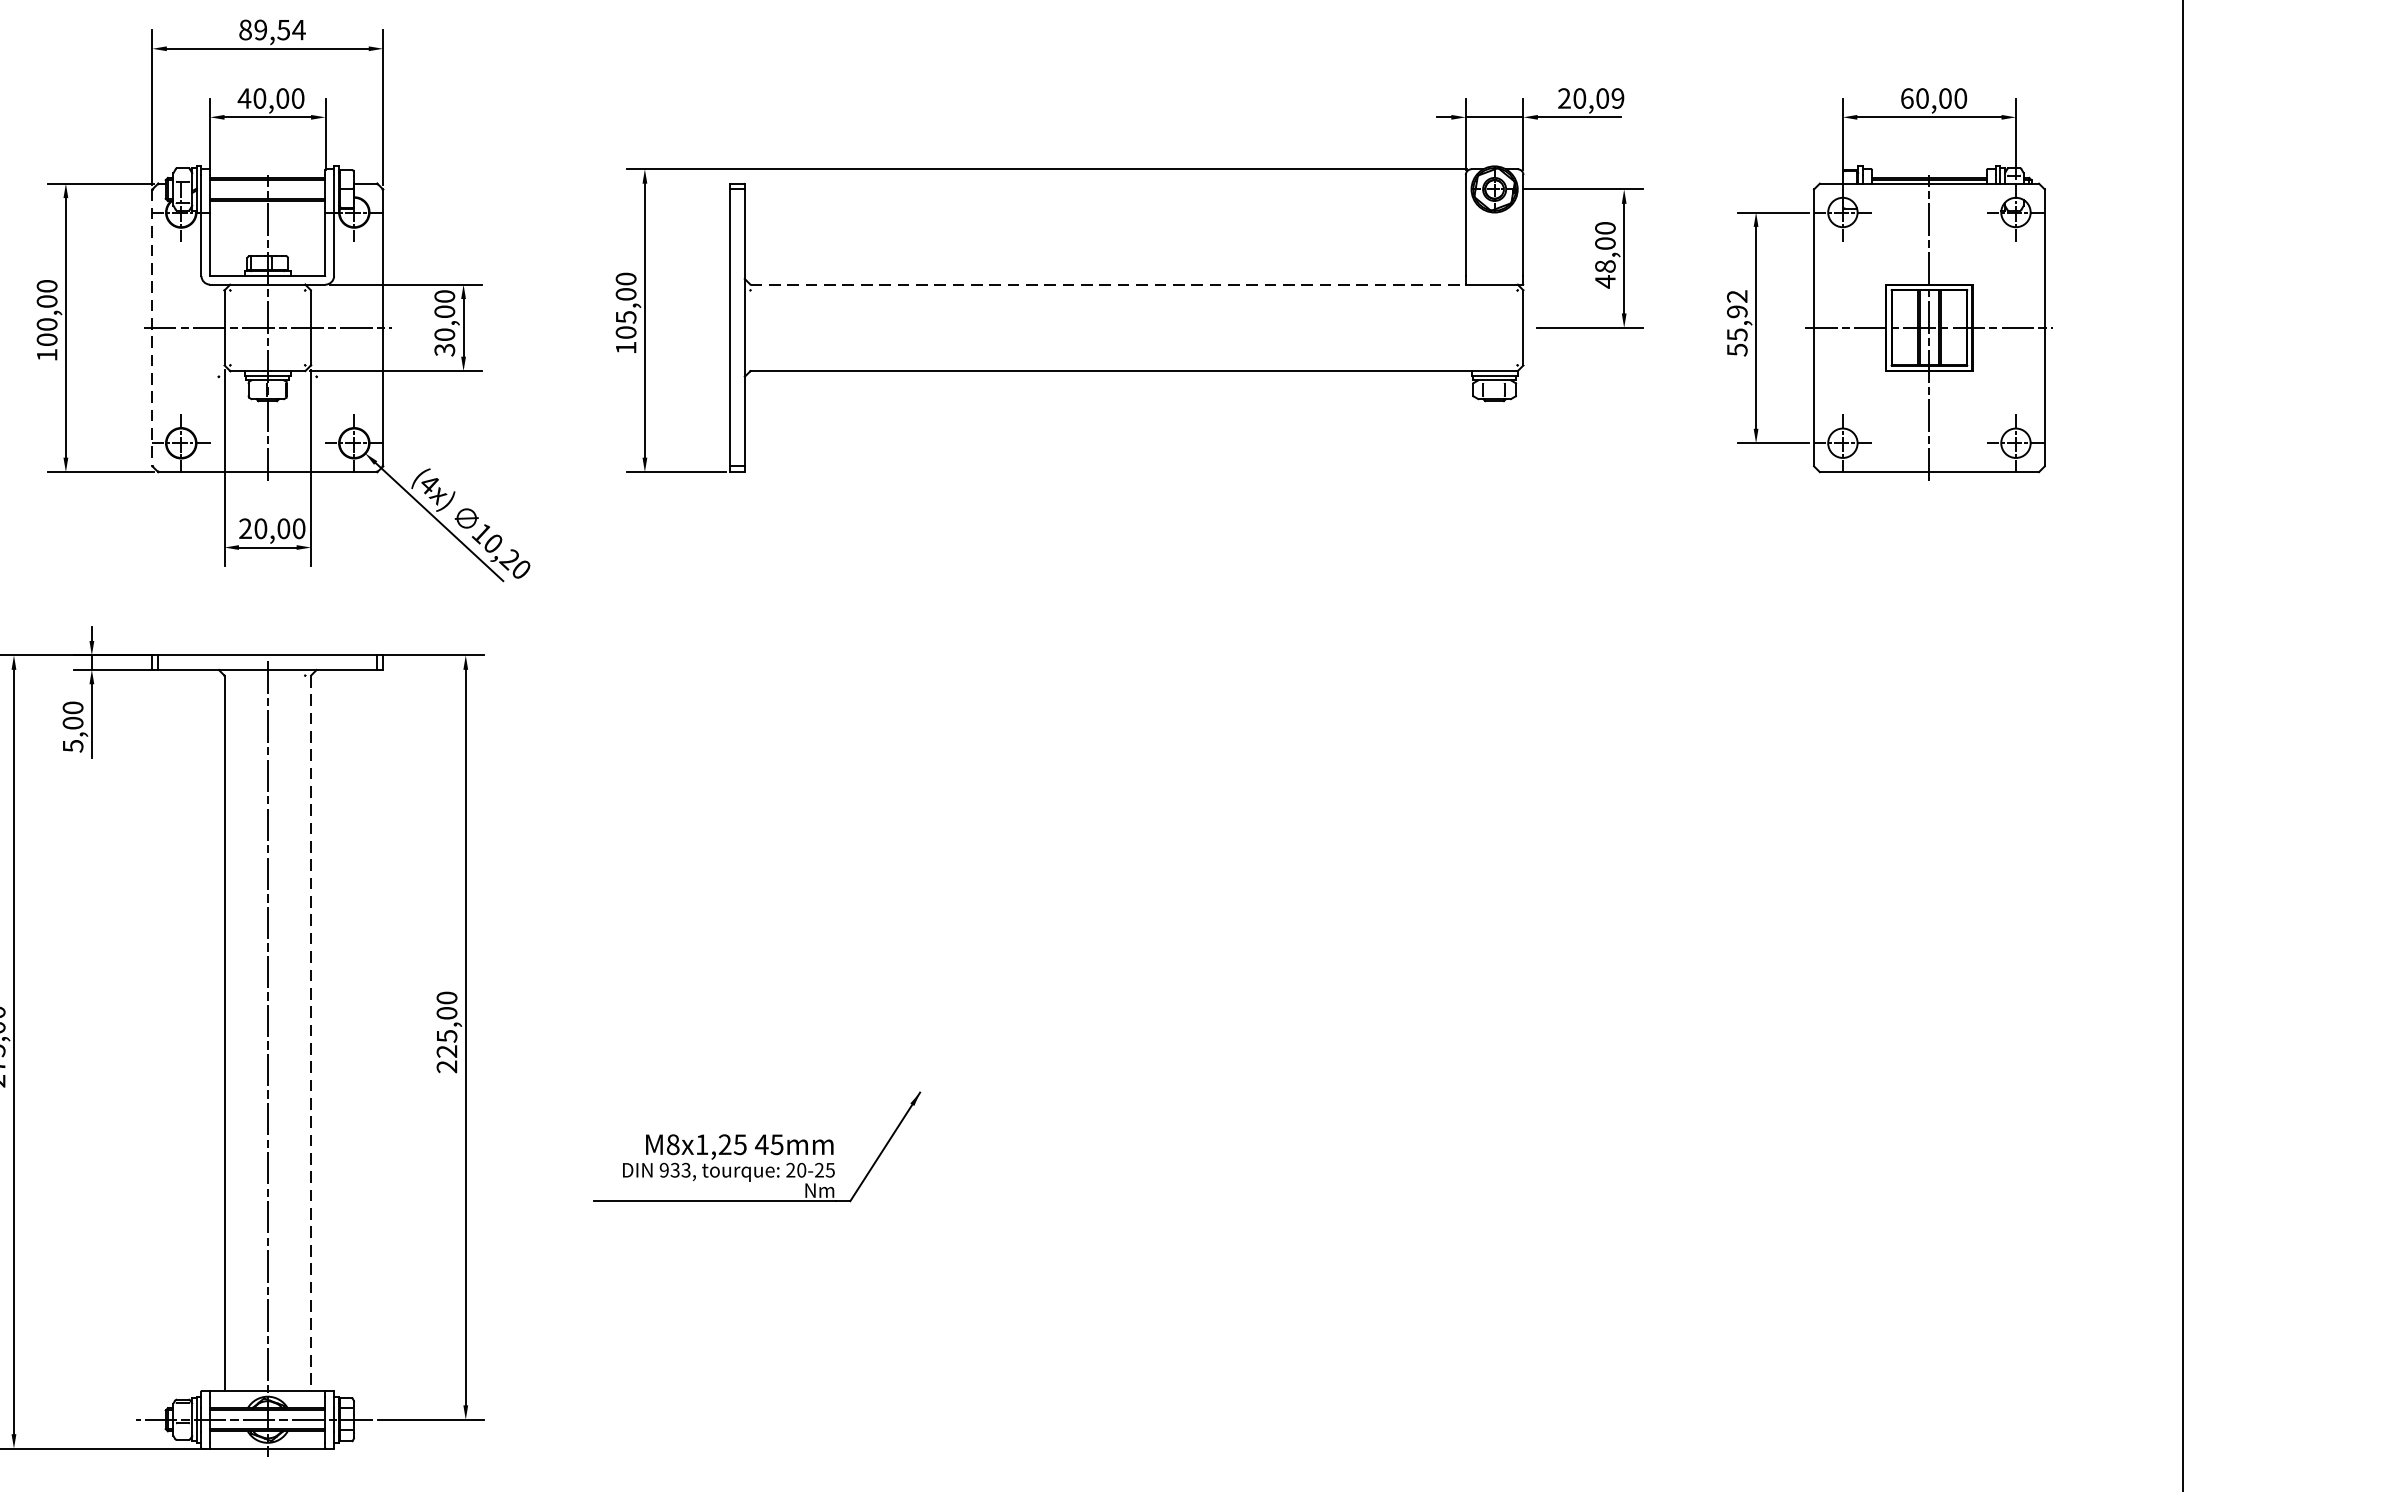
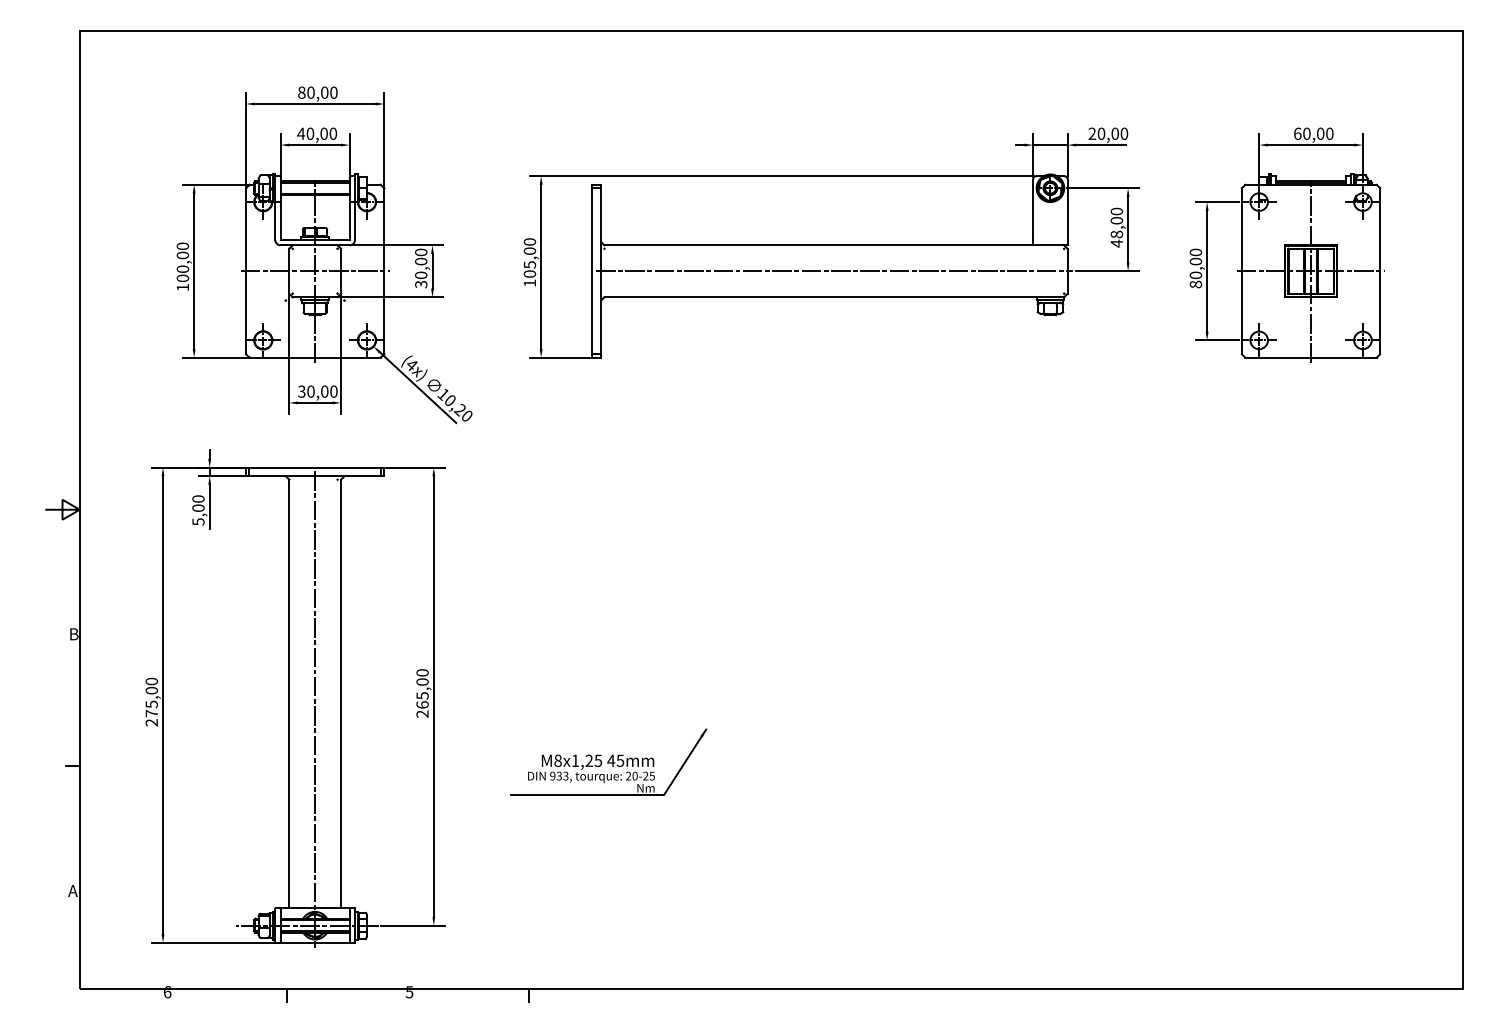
text: (280, 29) -> (322, 92), 89,54 -> 80,00
text: (1618, 98) -> (1124, 133), 20,09 -> 20,00
line: (1109, 284) -> (819, 245), dashed -> solid
text: (1736, 323) -> (1195, 268), 55,92 -> 80,00
line: (153, 328) -> (246, 271), dashed -> solid
line: (1132, 328) -> (833, 271), added
text: (245, 528) -> (301, 391), 20,00 -> 30,00
line: (311, 1034) -> (341, 694), dashed -> solid
text: (446, 1050) -> (422, 704), 225,00 -> 265,00

